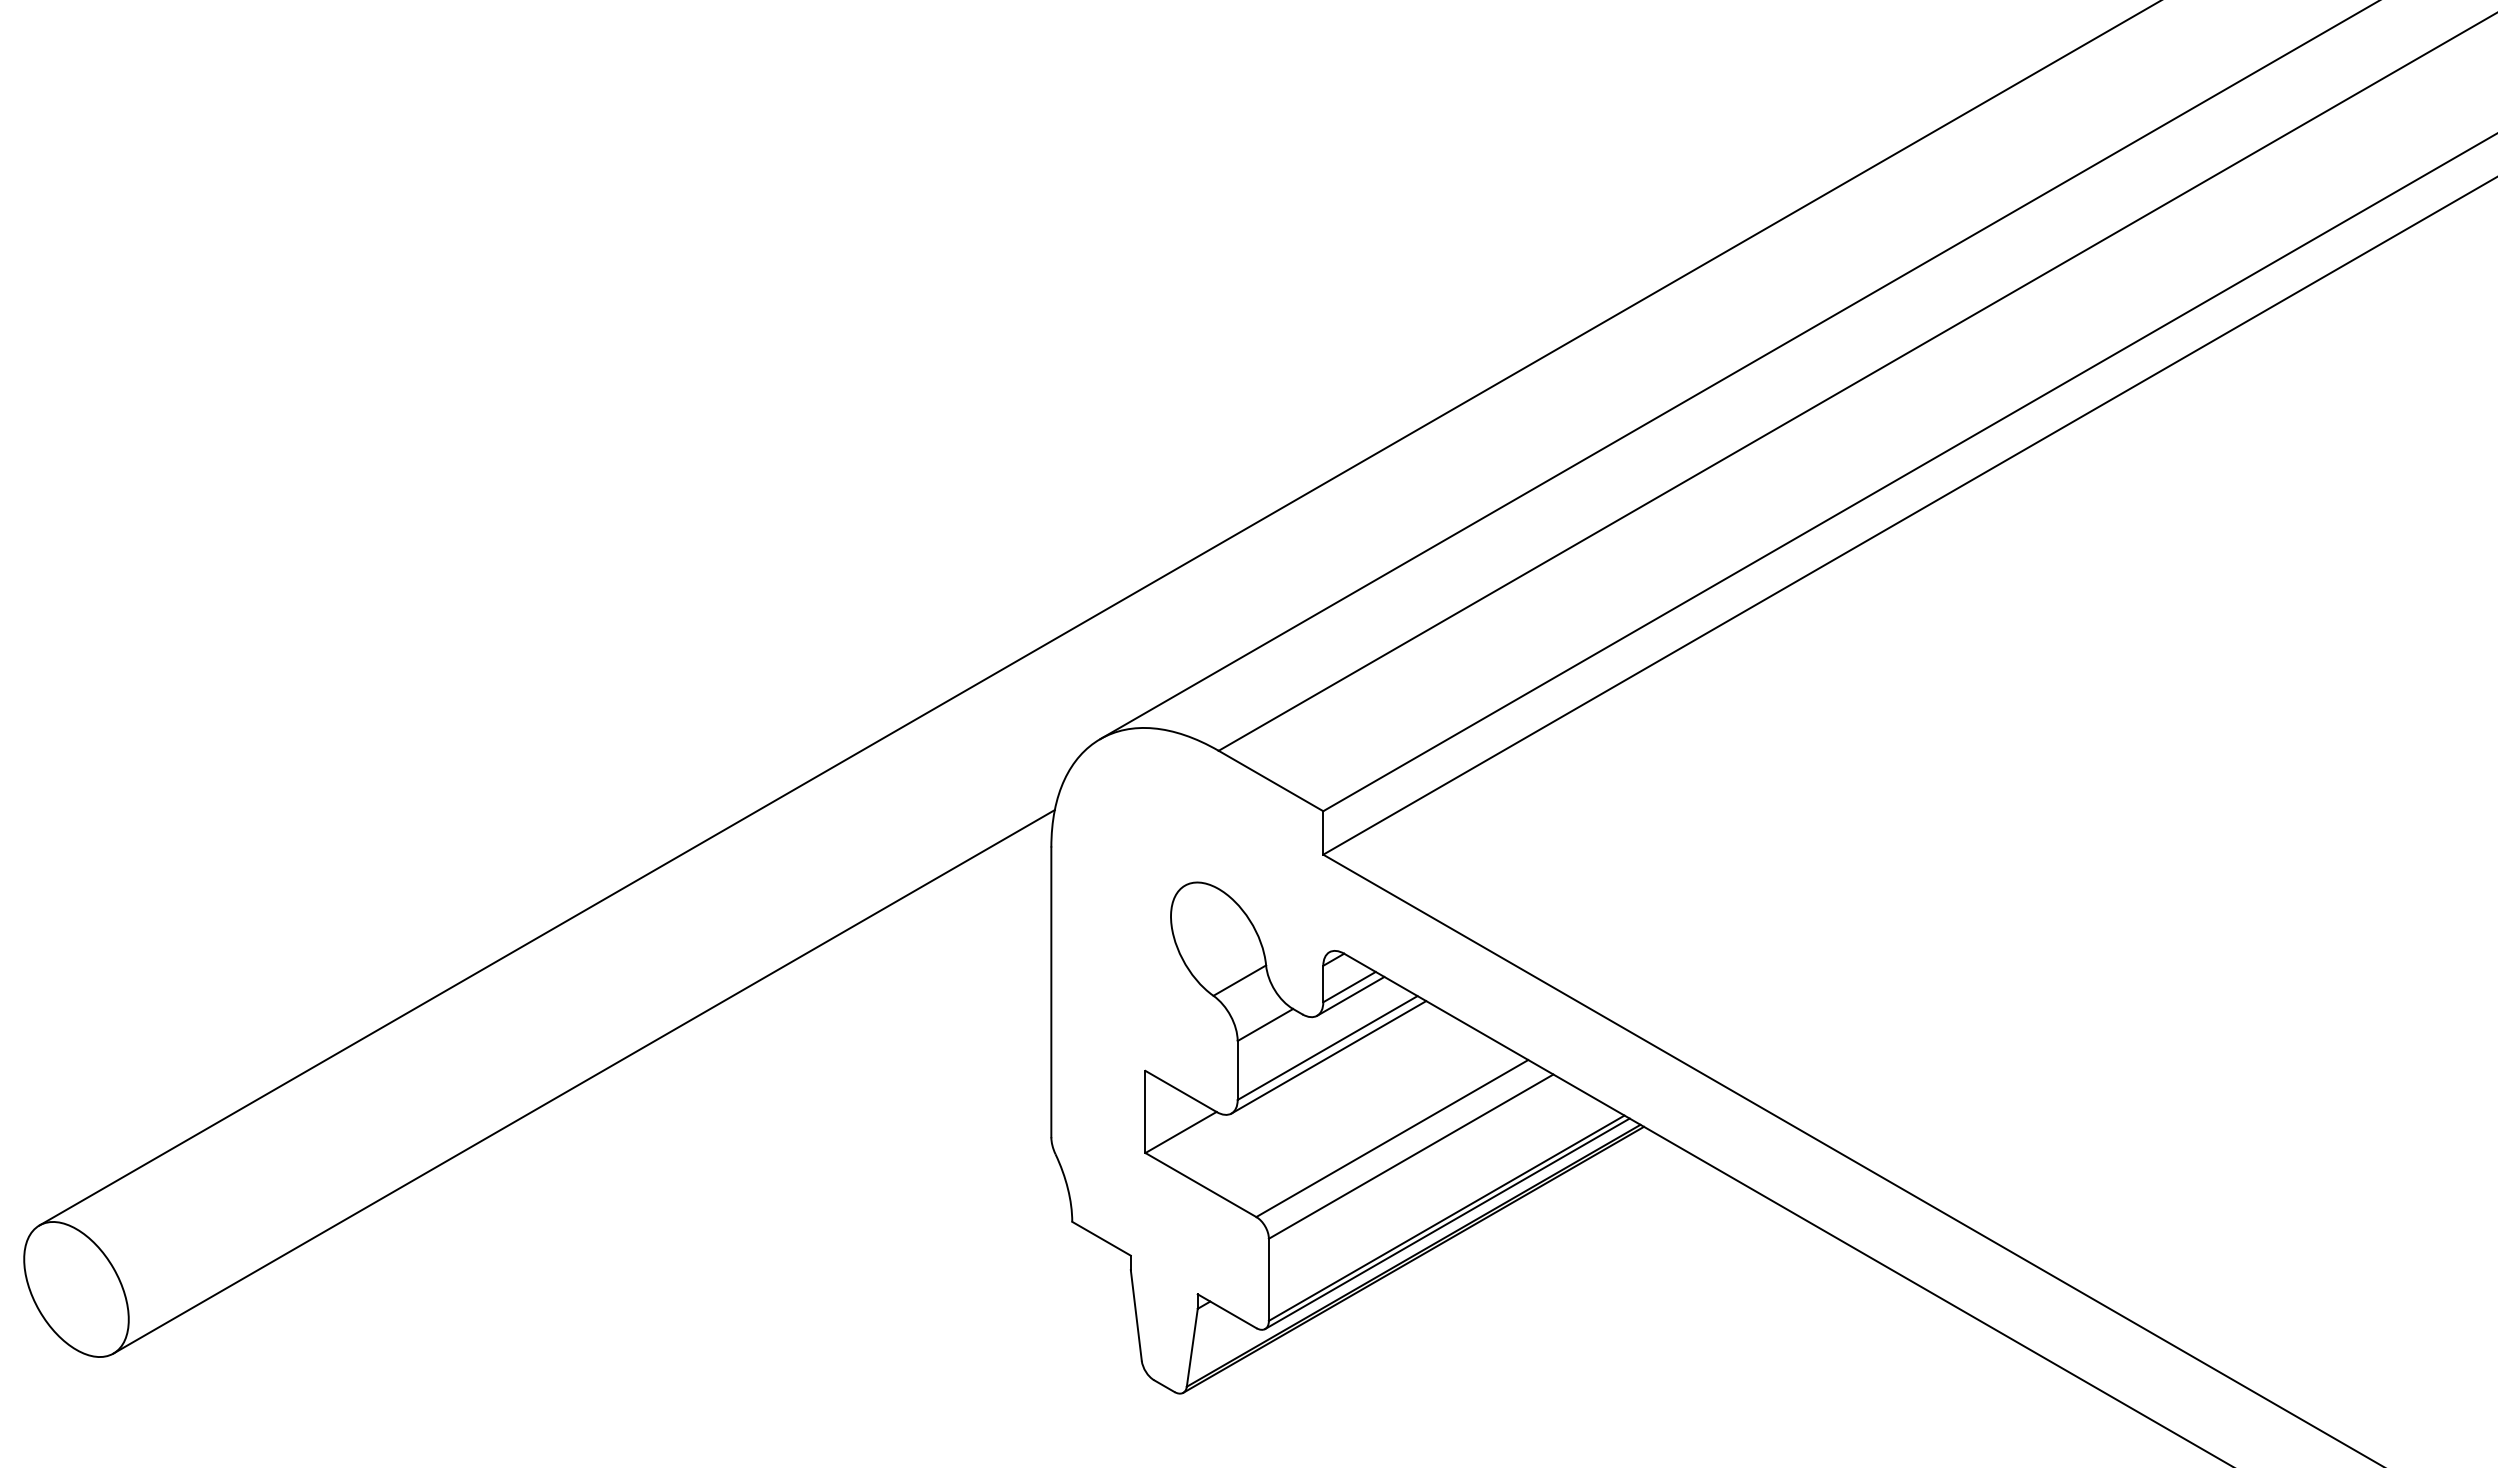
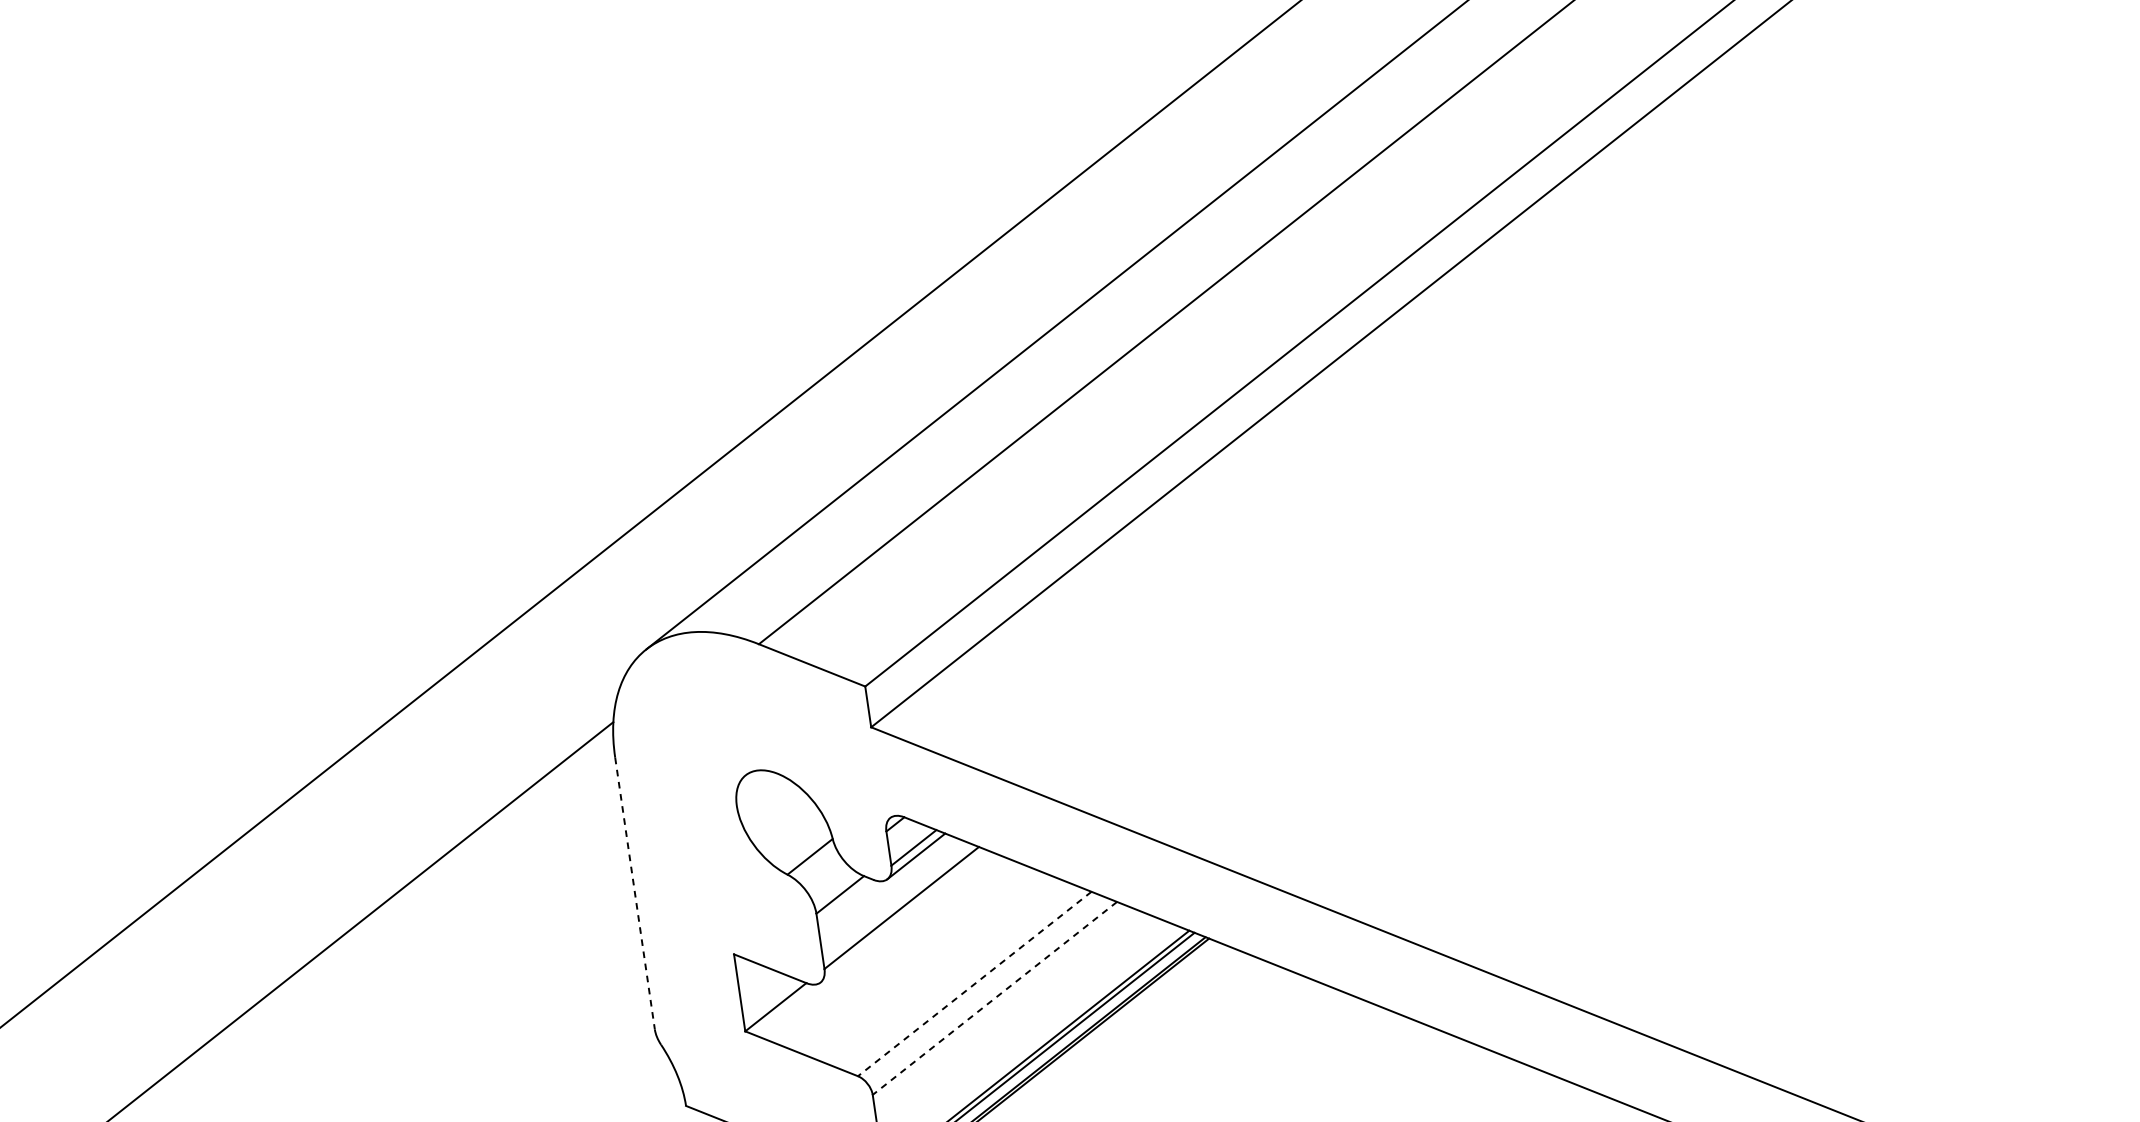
line: (1051, 992) -> (635, 893), solid -> dashed
line: (1328, 1057) -> (903, 916), removed
line: (1391, 1138) -> (973, 984), solid -> dashed
line: (1410, 1156) -> (994, 998), solid -> dashed

